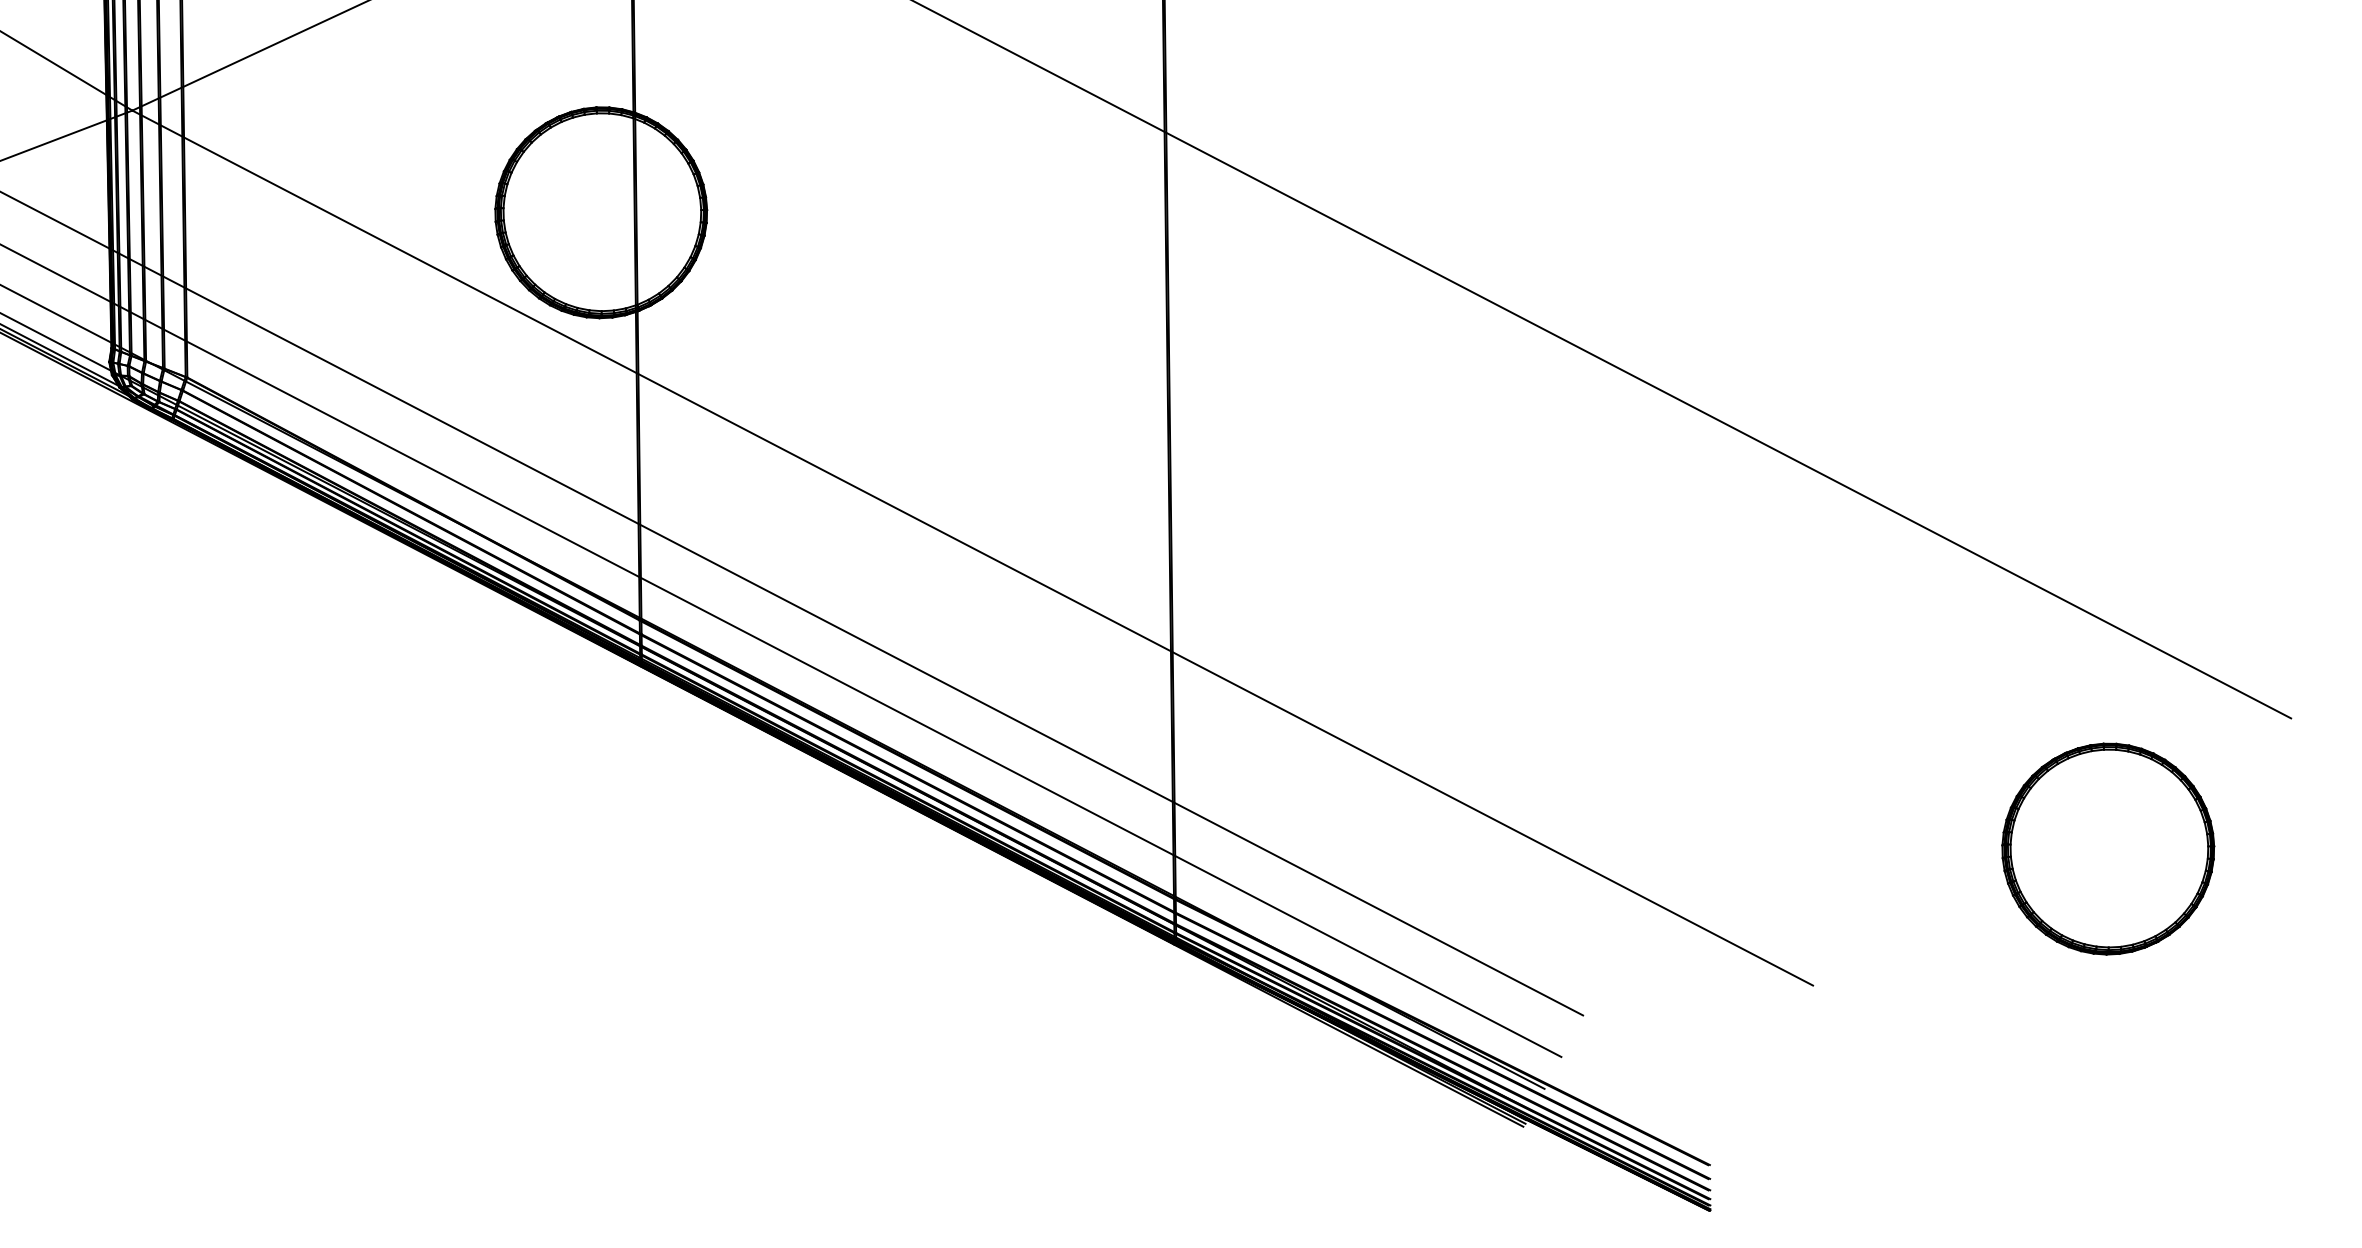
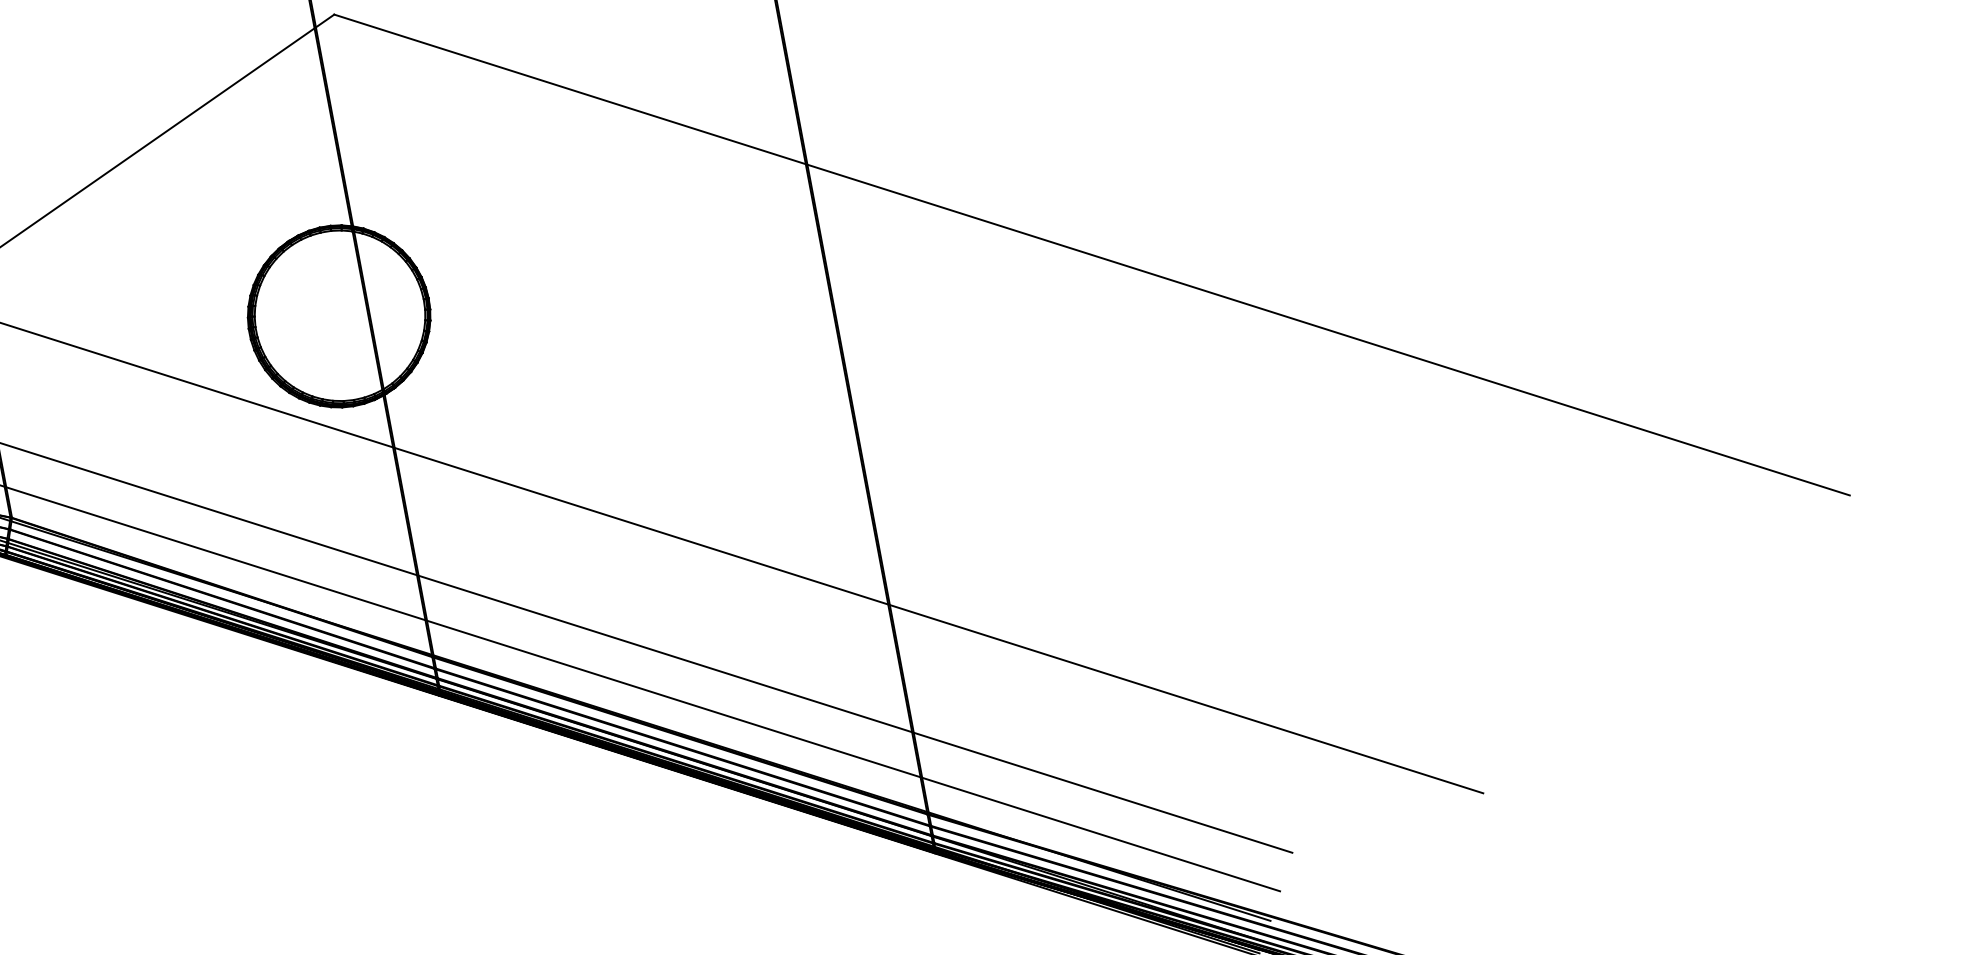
part: (2108, 848) -> (1713, 633), removed

